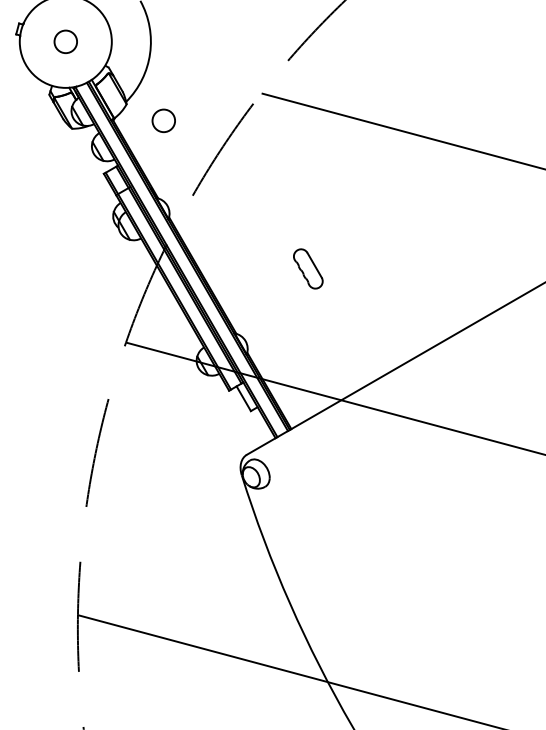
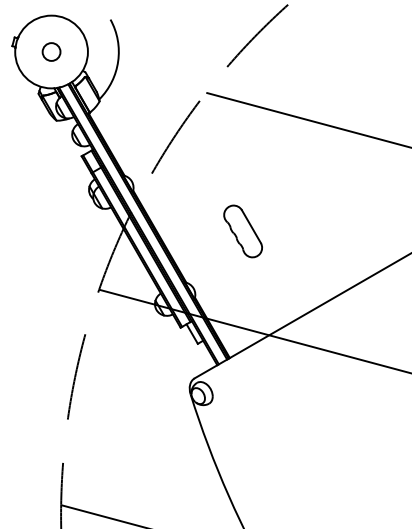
circle: (163, 120) -> (128, 114), removed
part: (308, 268) -> (243, 231), size x1.67

